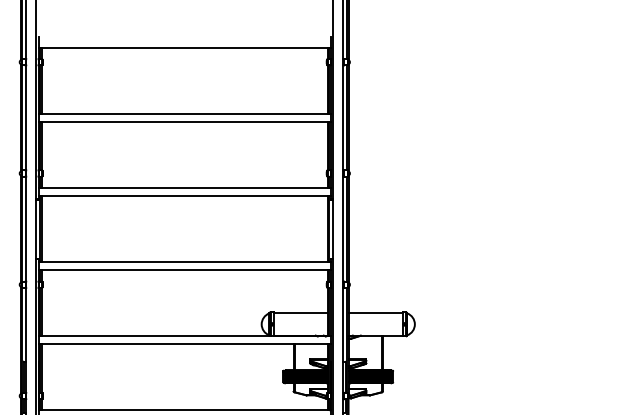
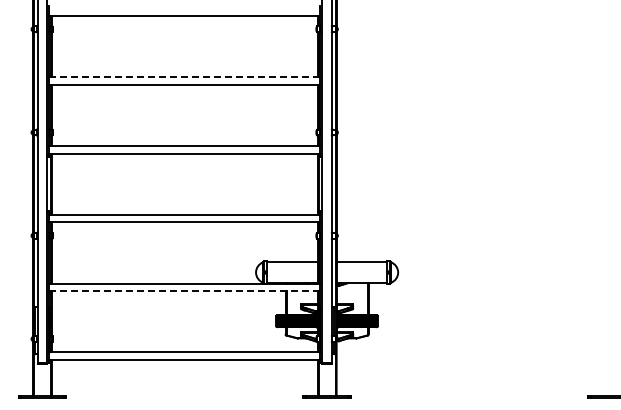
line: (184, 114) -> (184, 77), solid -> dashed
line: (184, 344) -> (184, 291), solid -> dashed

